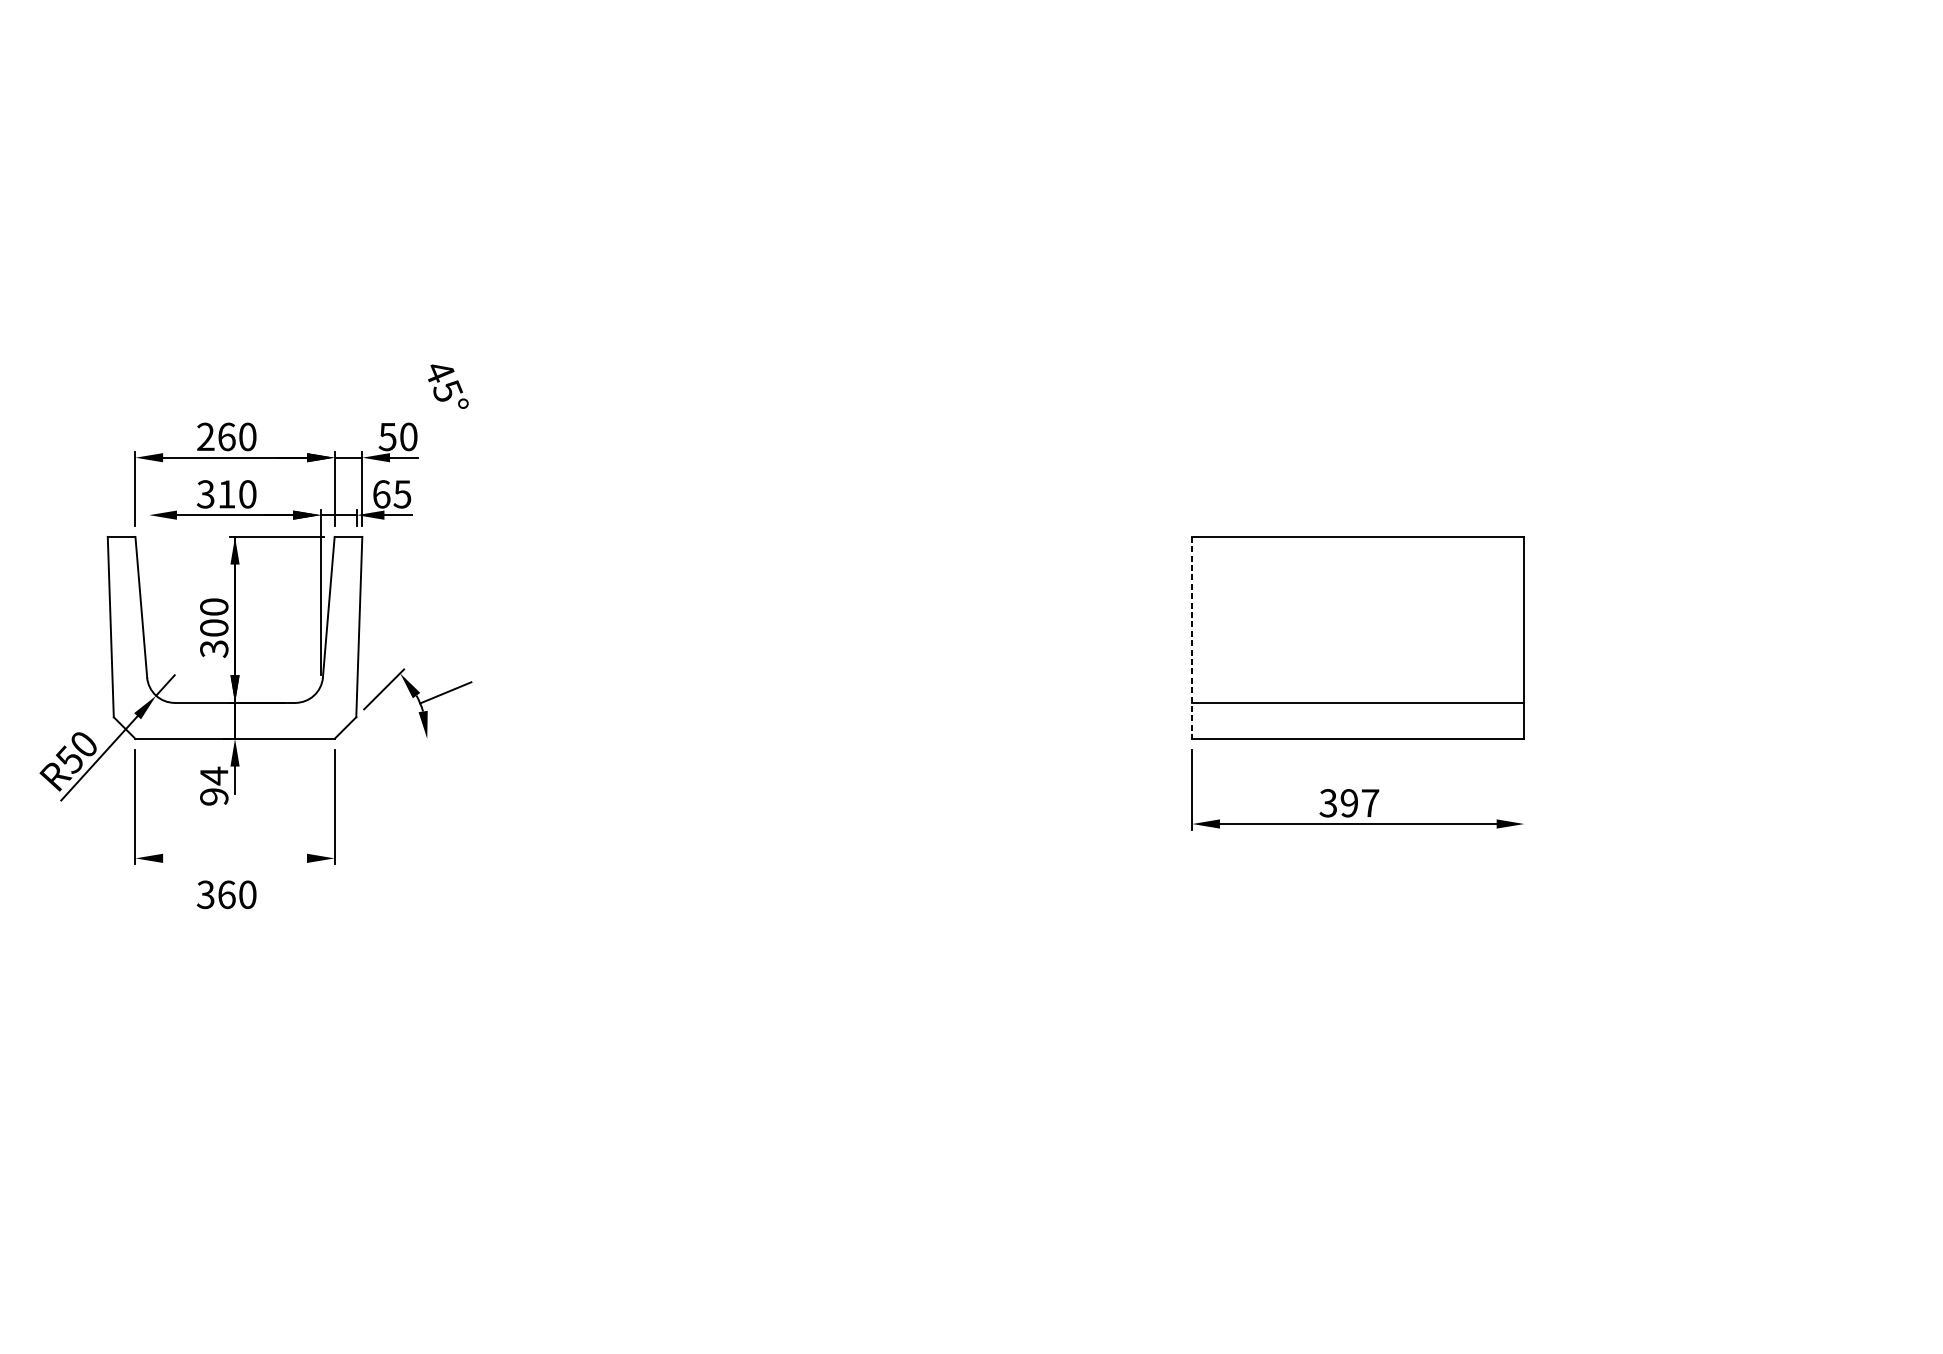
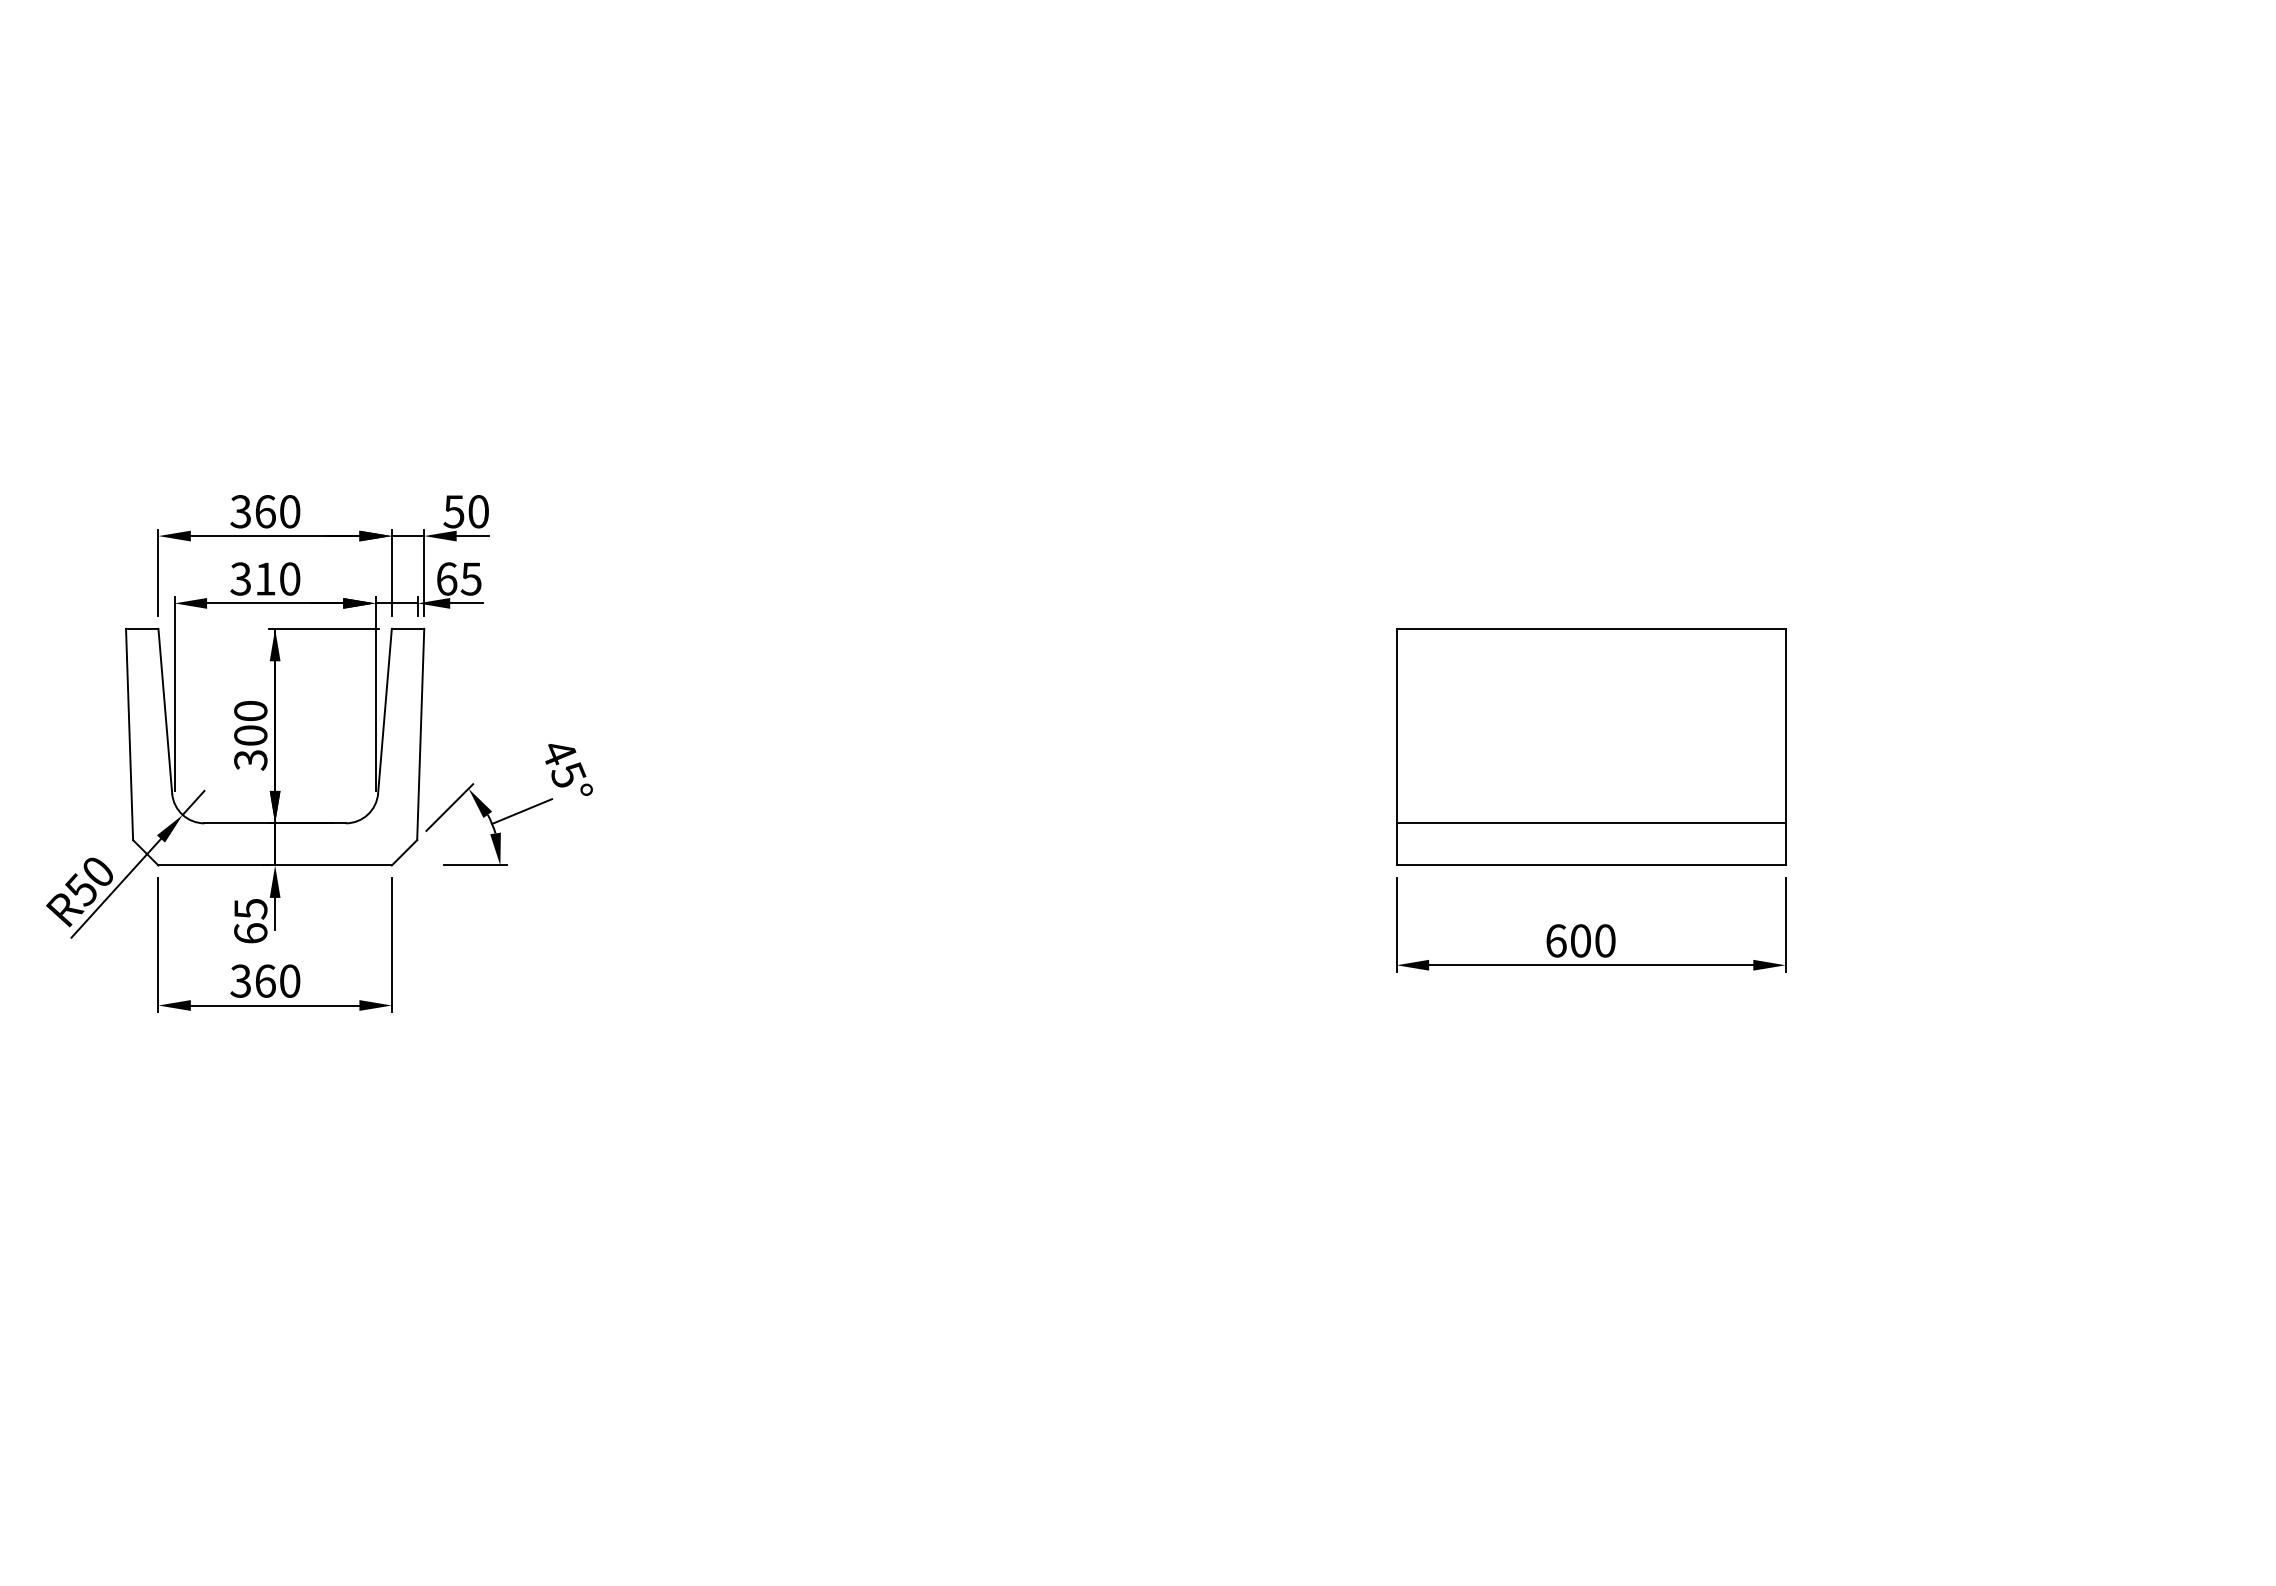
text: (447, 386) -> (568, 769), moved
text: (205, 436) -> (240, 511), 260 -> 360
line: (149, 592) -> (174, 693), added
line: (1192, 638) -> (1396, 747), dashed -> solid
line: (405, 738) -> (474, 865), added
text: (214, 785) -> (250, 920), 94 -> 65
line: (1524, 789) -> (1785, 924), added
text: (1349, 802) -> (1580, 940), 397 -> 600
line: (234, 858) -> (274, 1005), added
text: (226, 894) -> (265, 980), moved

